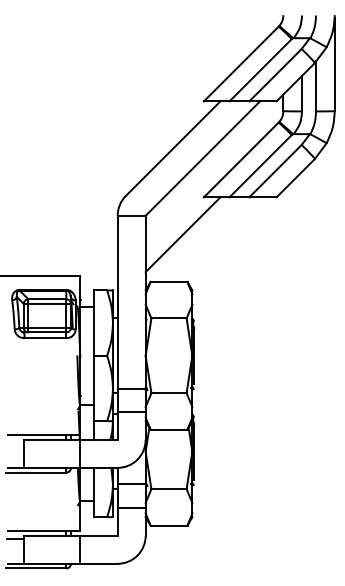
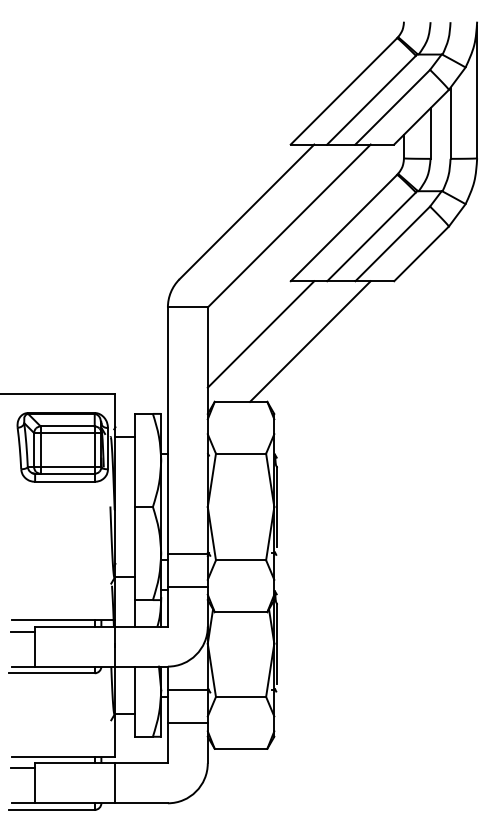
line: (217, 239) -> (310, 341), added
line: (15, 443) -> (22, 631), added

